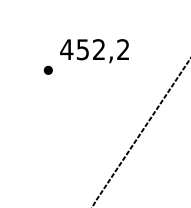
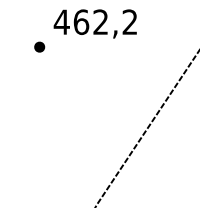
text: (82, 49) -> (80, 21), 452,2 -> 462,2

